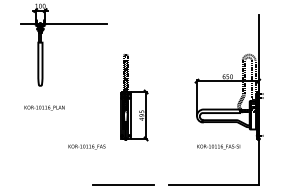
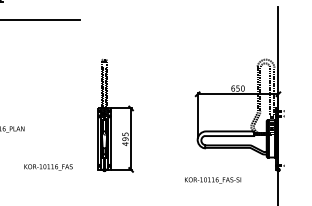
text: (86, 146) -> (47, 166), moved
text: (218, 146) -> (212, 179), moved

